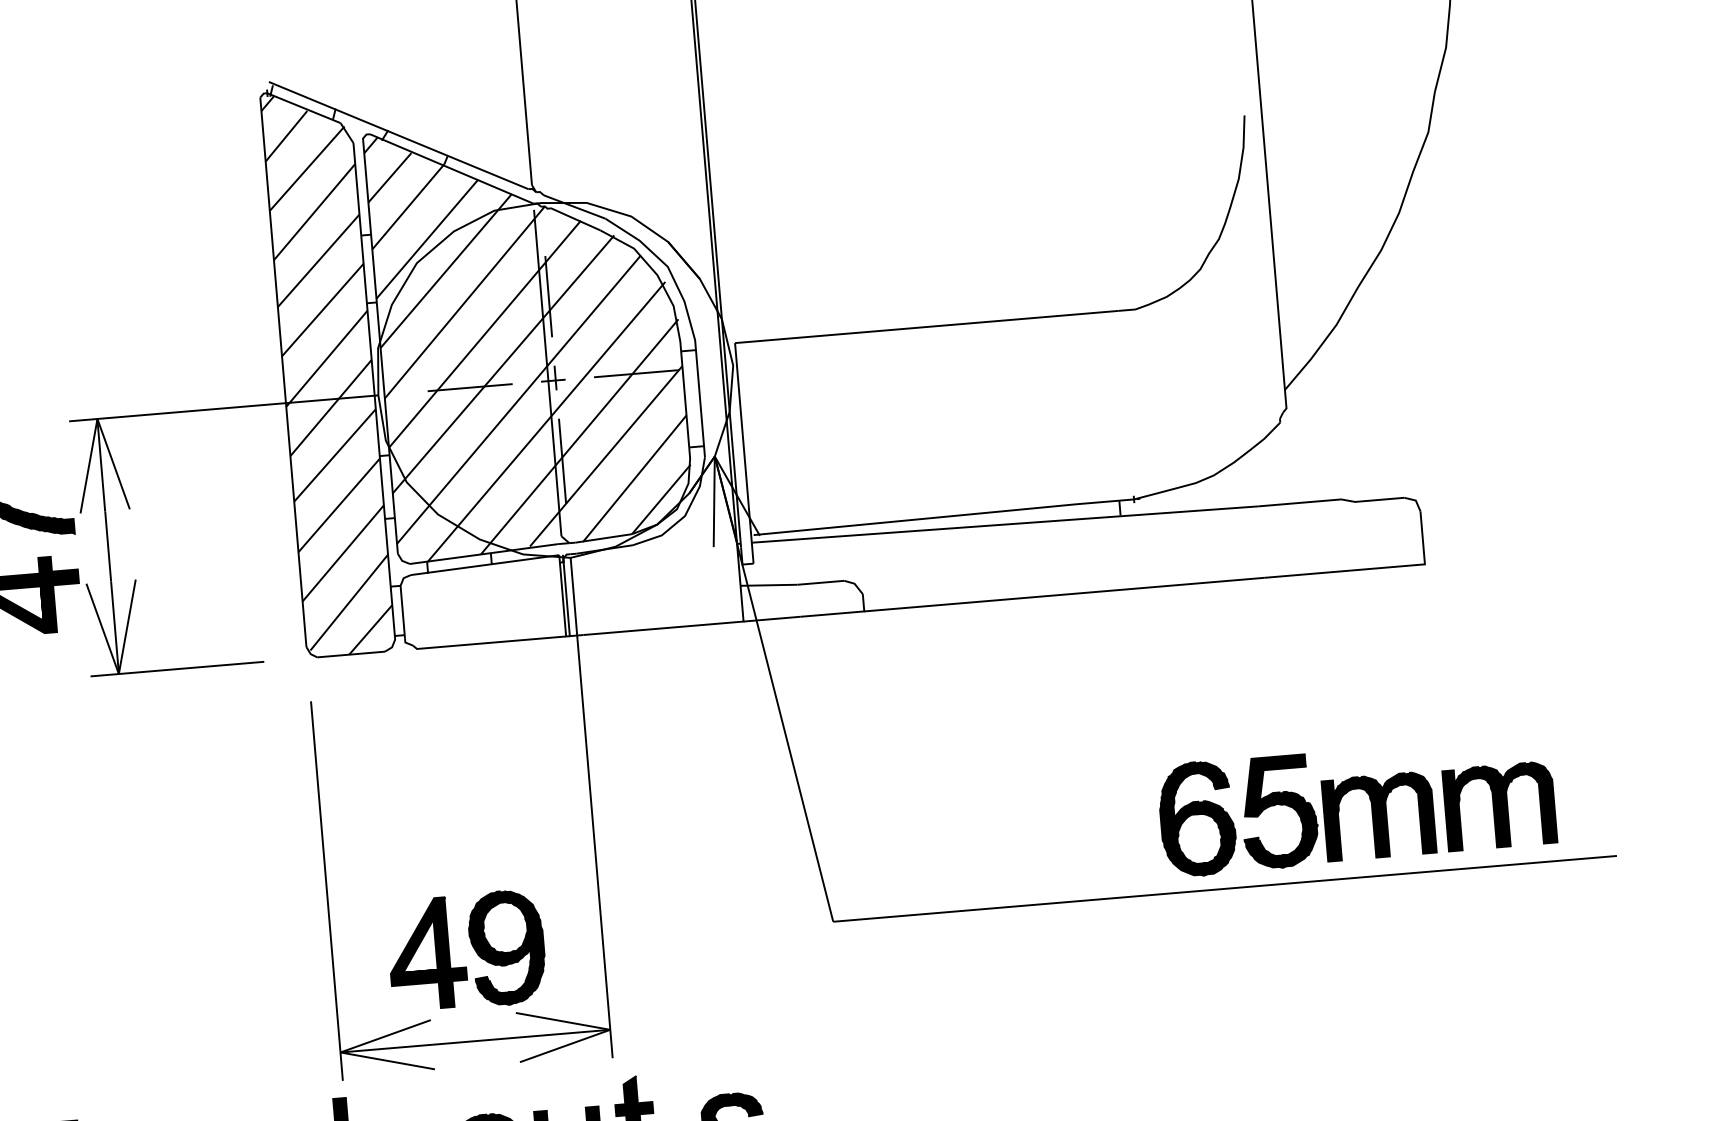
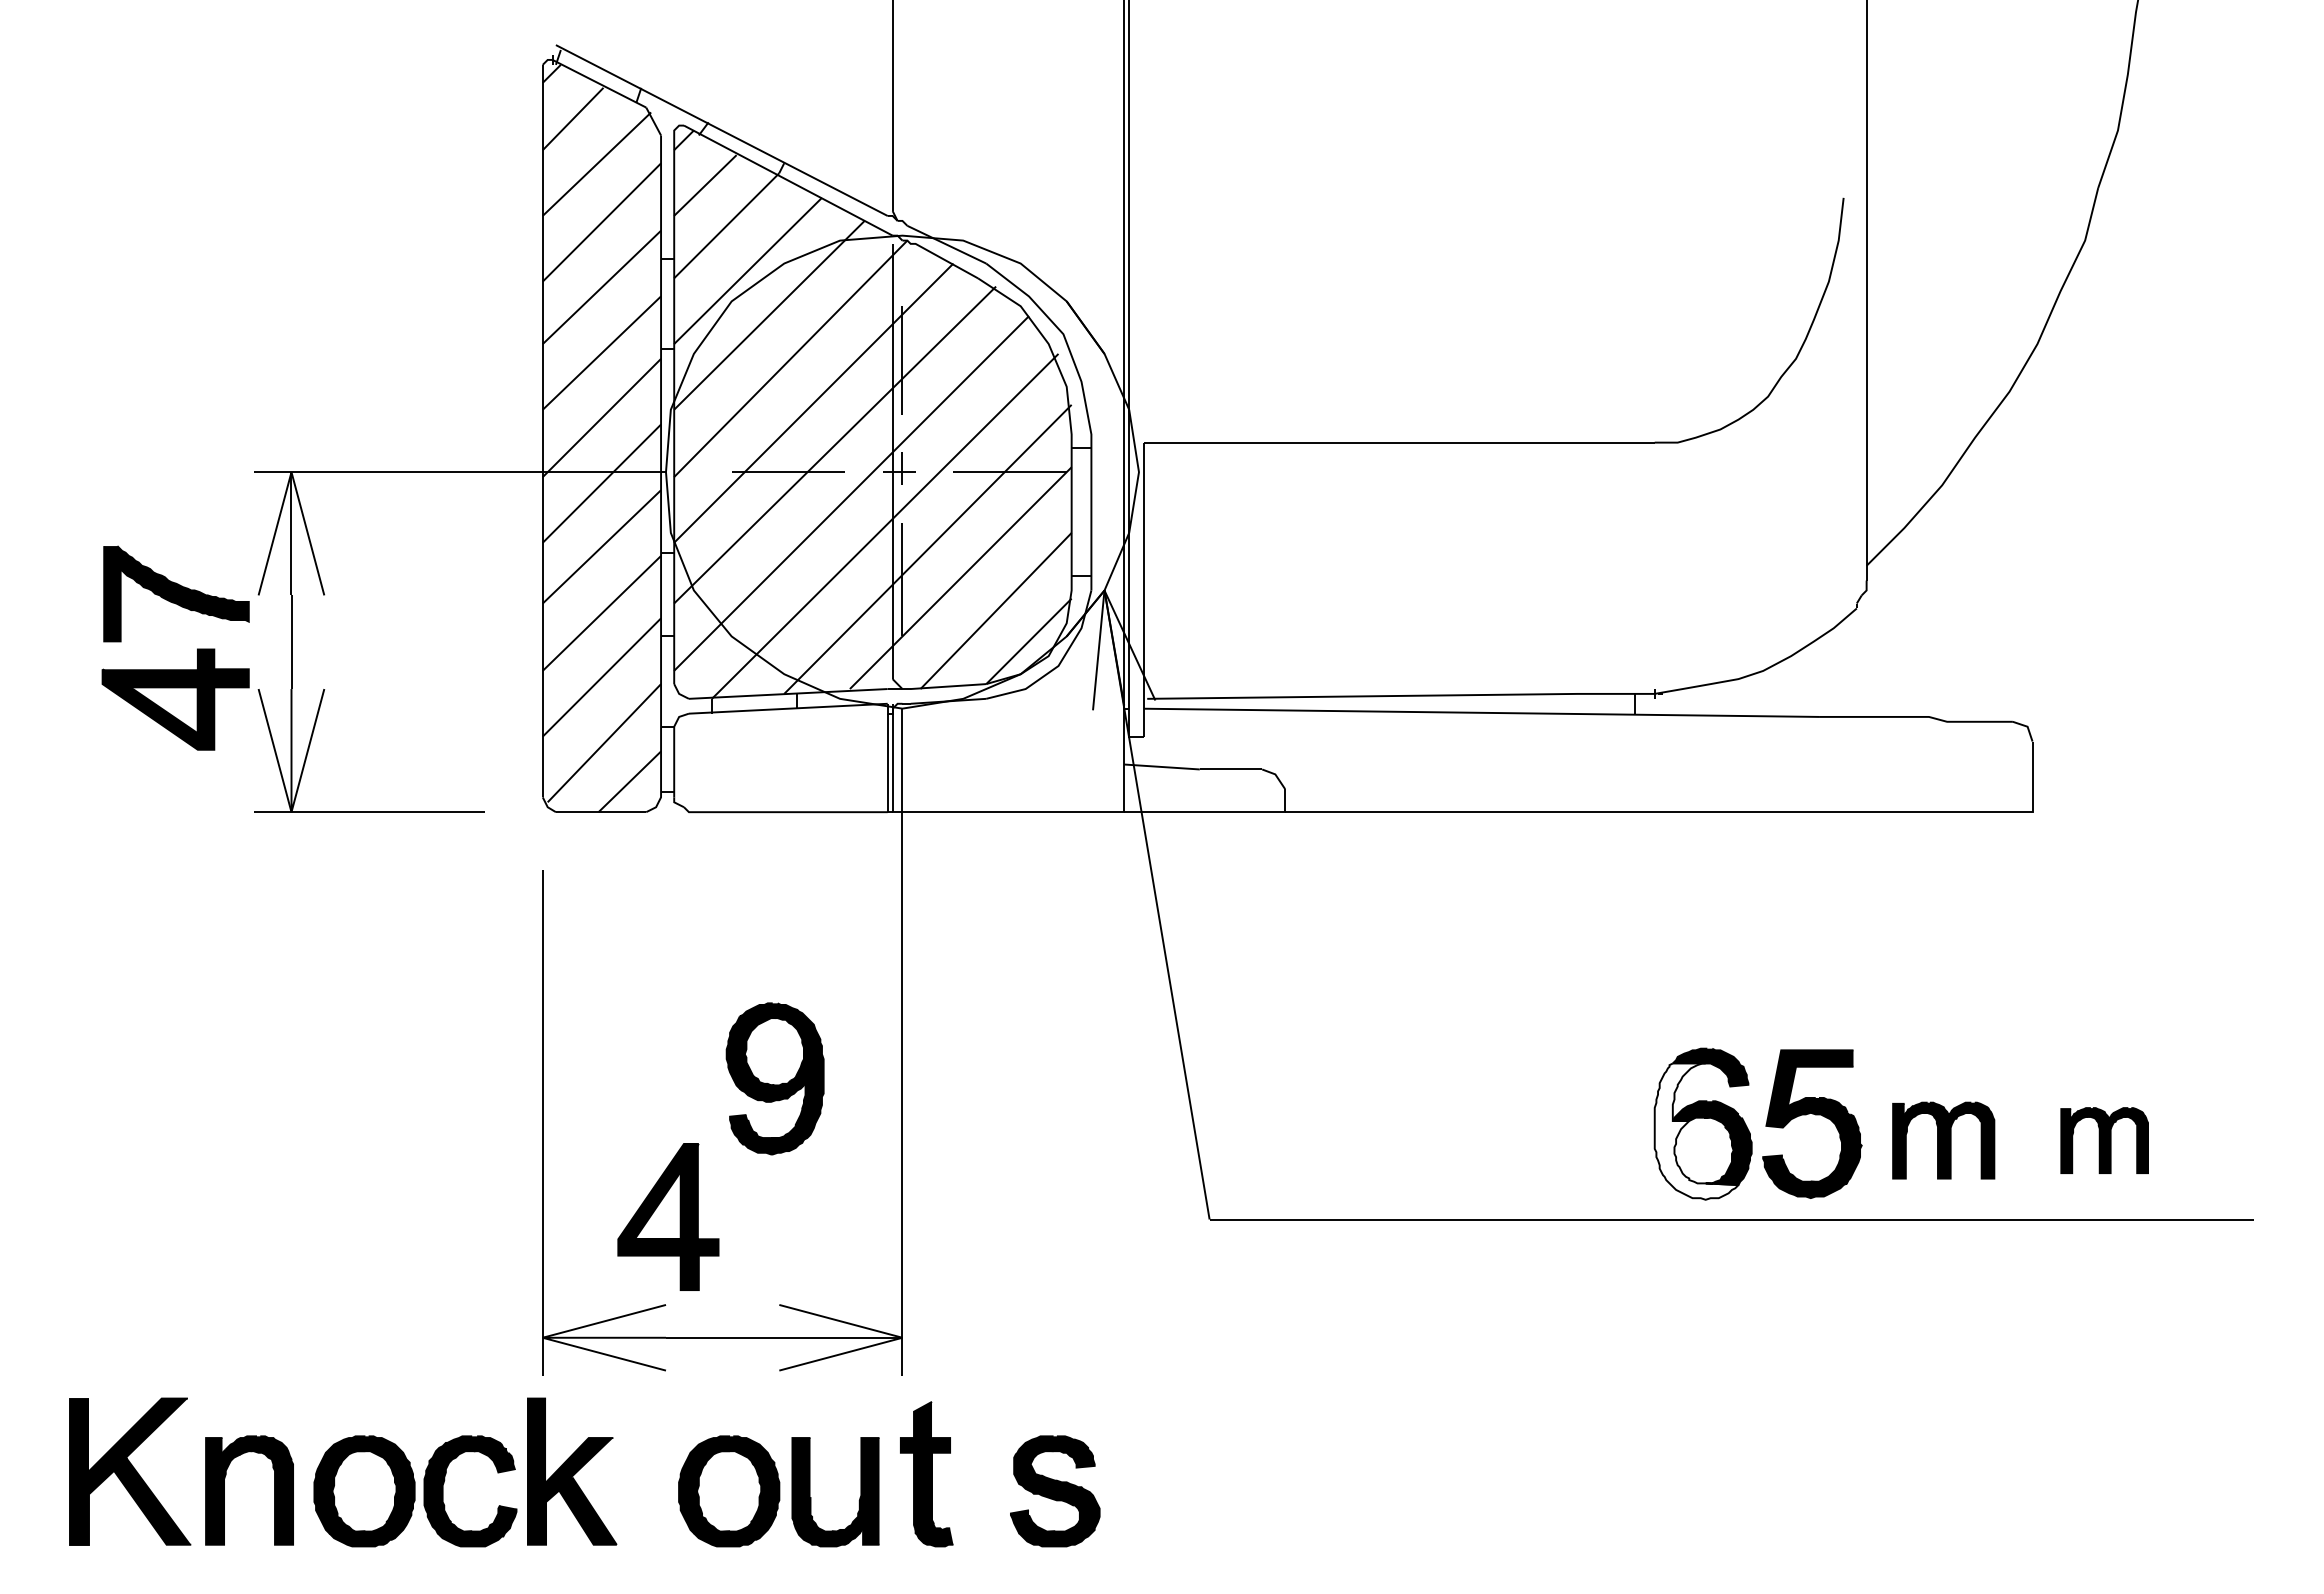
part: (1499, 806) -> (2104, 1140), size x0.6
part: (1378, 816) -> (1943, 1140), size x0.7
fill: (1192, 825) -> (1696, 1131), removed
part: (506, 947) -> (774, 1078), moved

